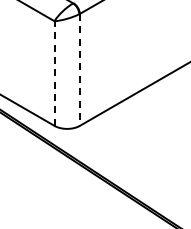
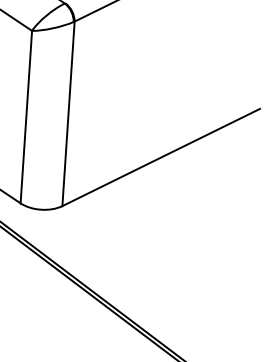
line: (79, 69) -> (67, 113), dashed -> solid
line: (54, 73) -> (26, 117), dashed -> solid

